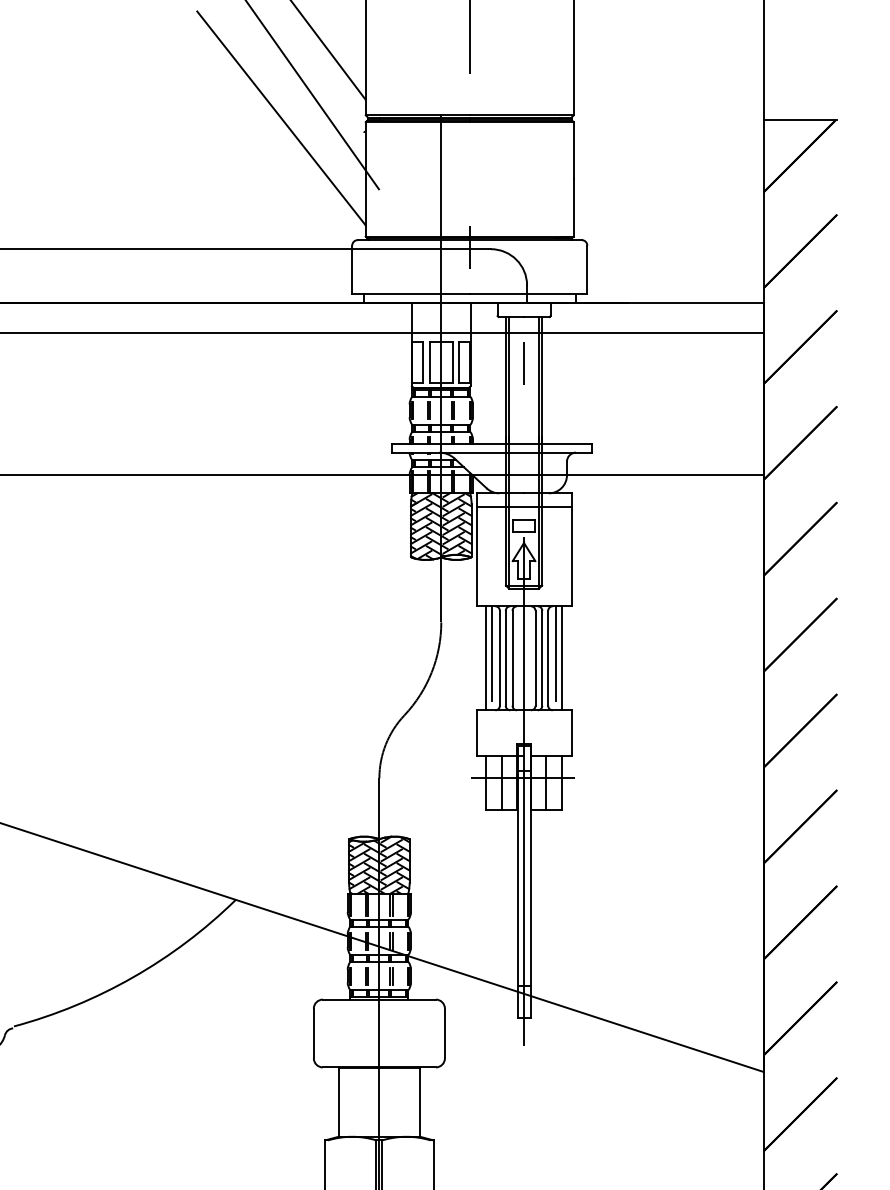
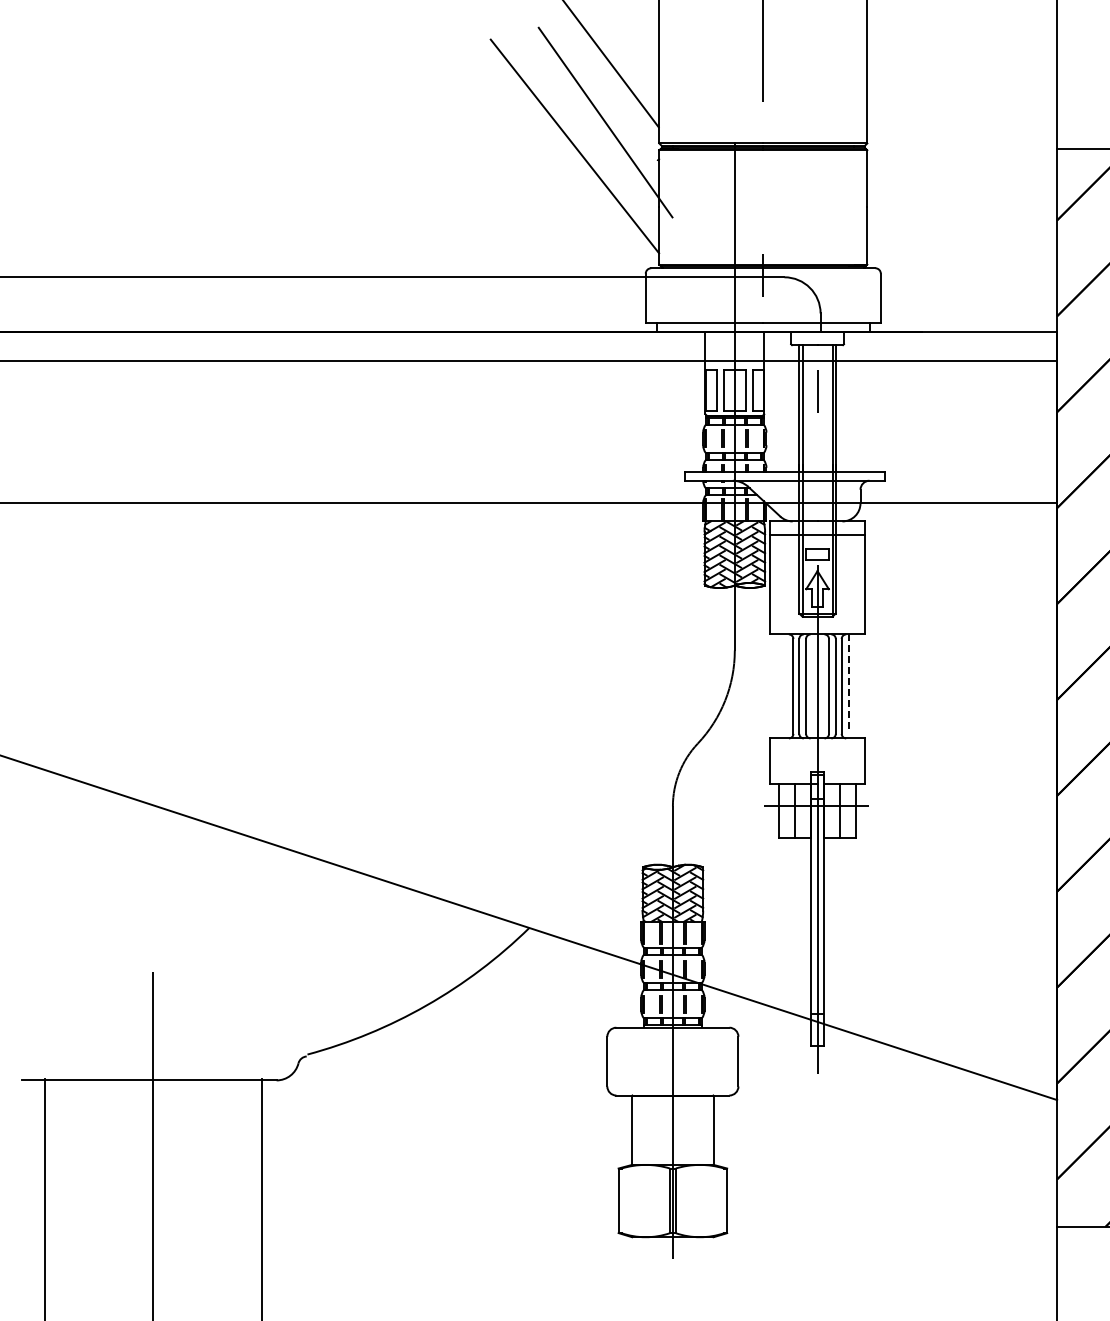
line: (491, 653) -> (785, 681), removed
line: (555, 653) -> (849, 681), solid -> dashed
line: (485, 658) -> (779, 686), removed
line: (561, 658) -> (855, 686), removed

